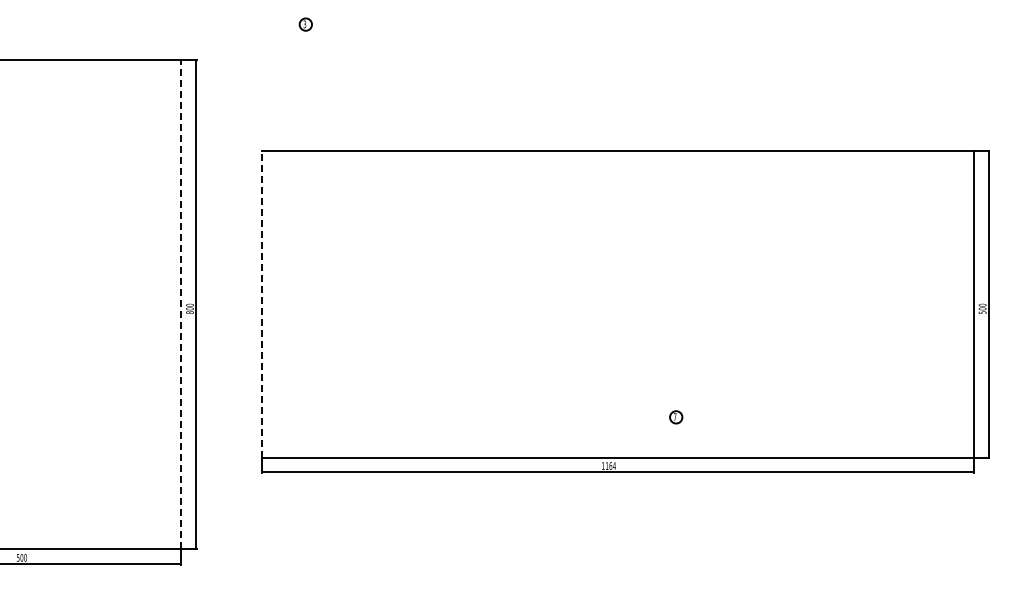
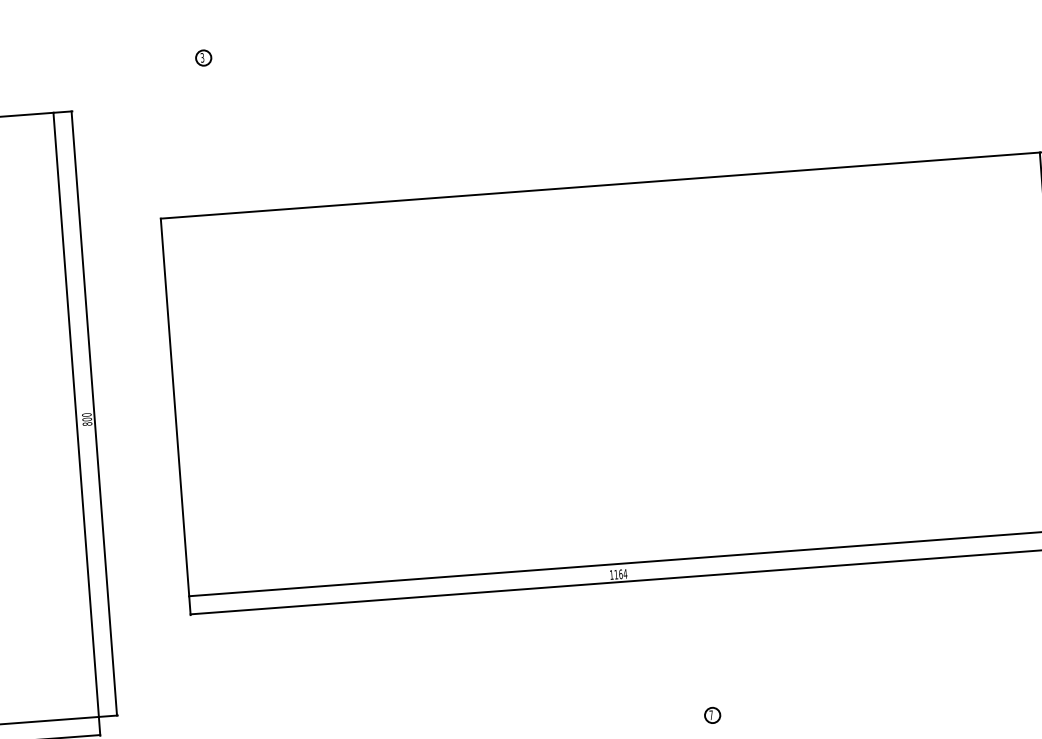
line: (181, 304) -> (76, 414), dashed -> solid
line: (261, 304) -> (174, 407), dashed -> solid
part: (676, 417) -> (712, 715), moved

